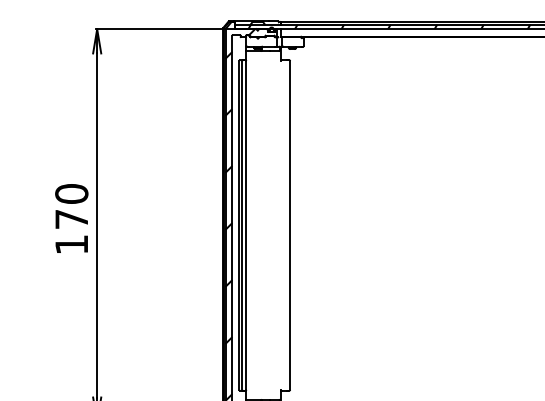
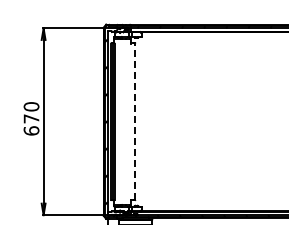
line: (290, 224) -> (135, 121), solid -> dashed
text: (71, 243) -> (31, 130), 170 -> 670

